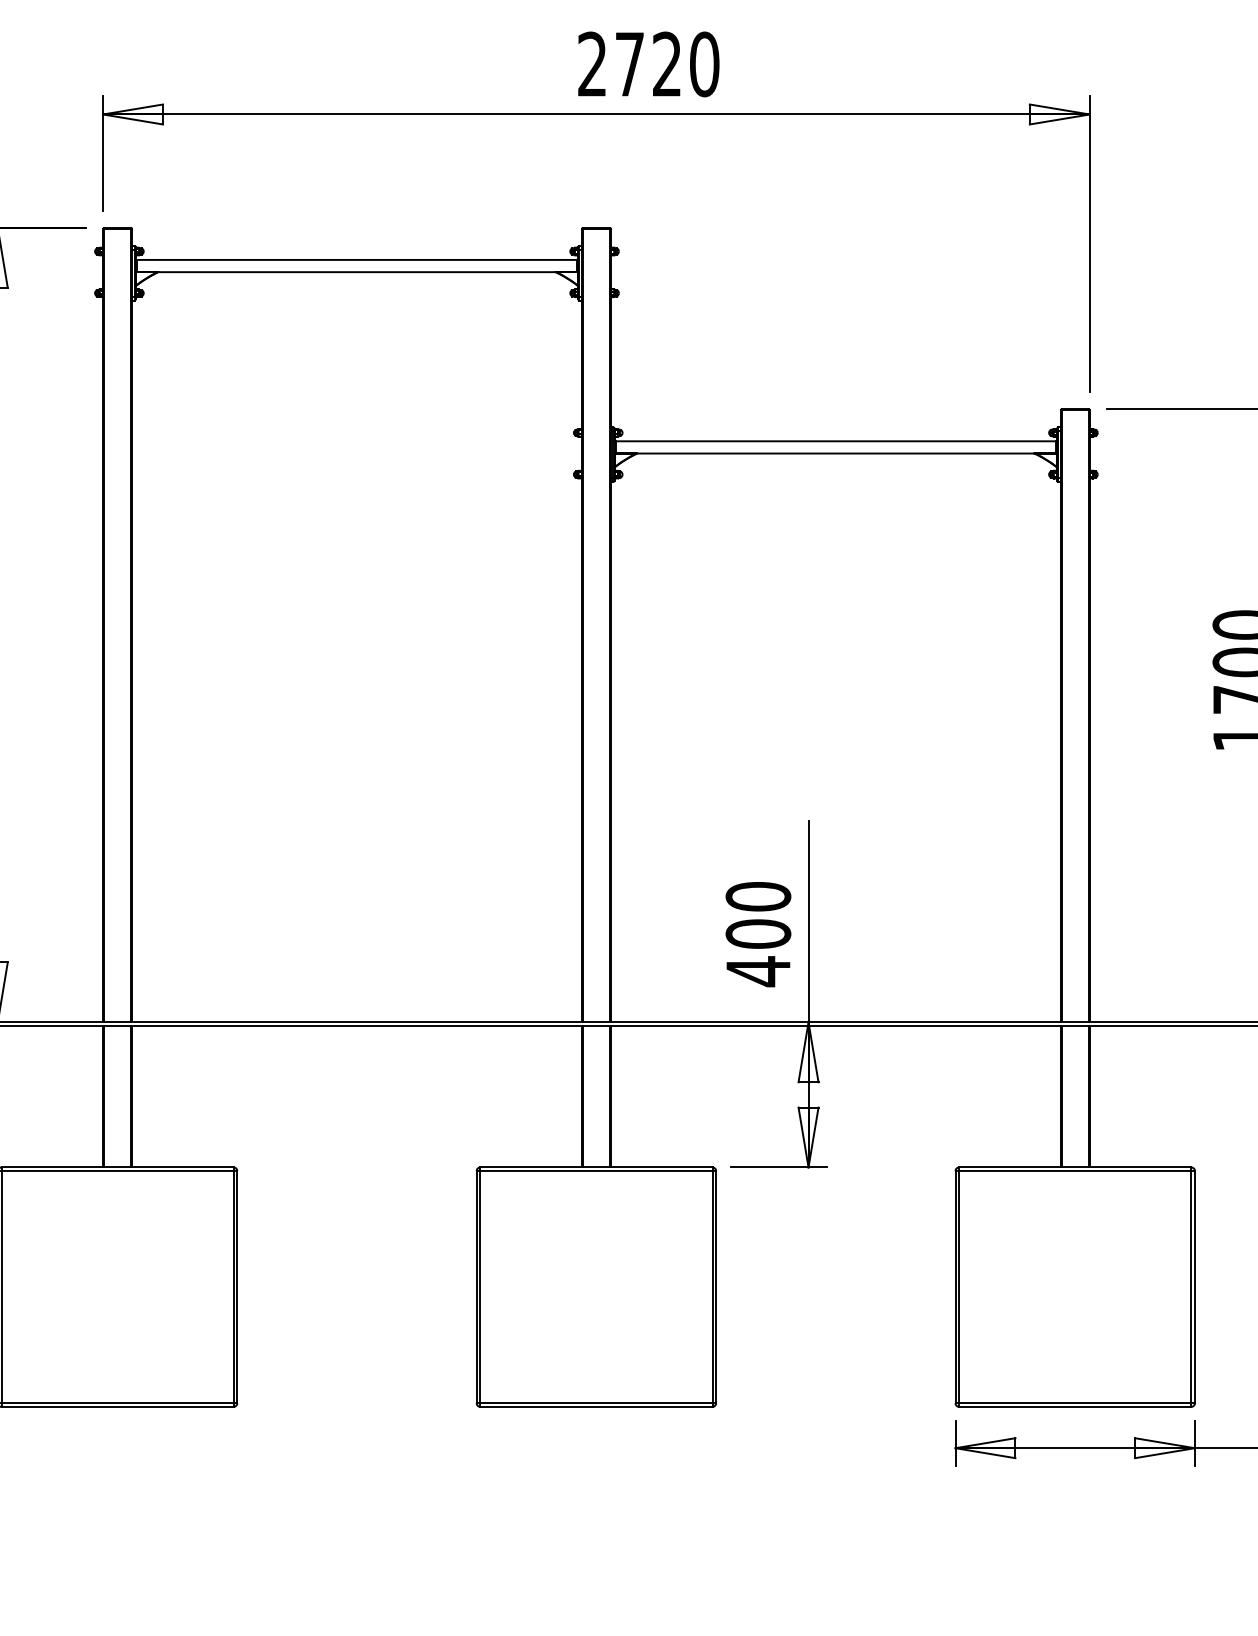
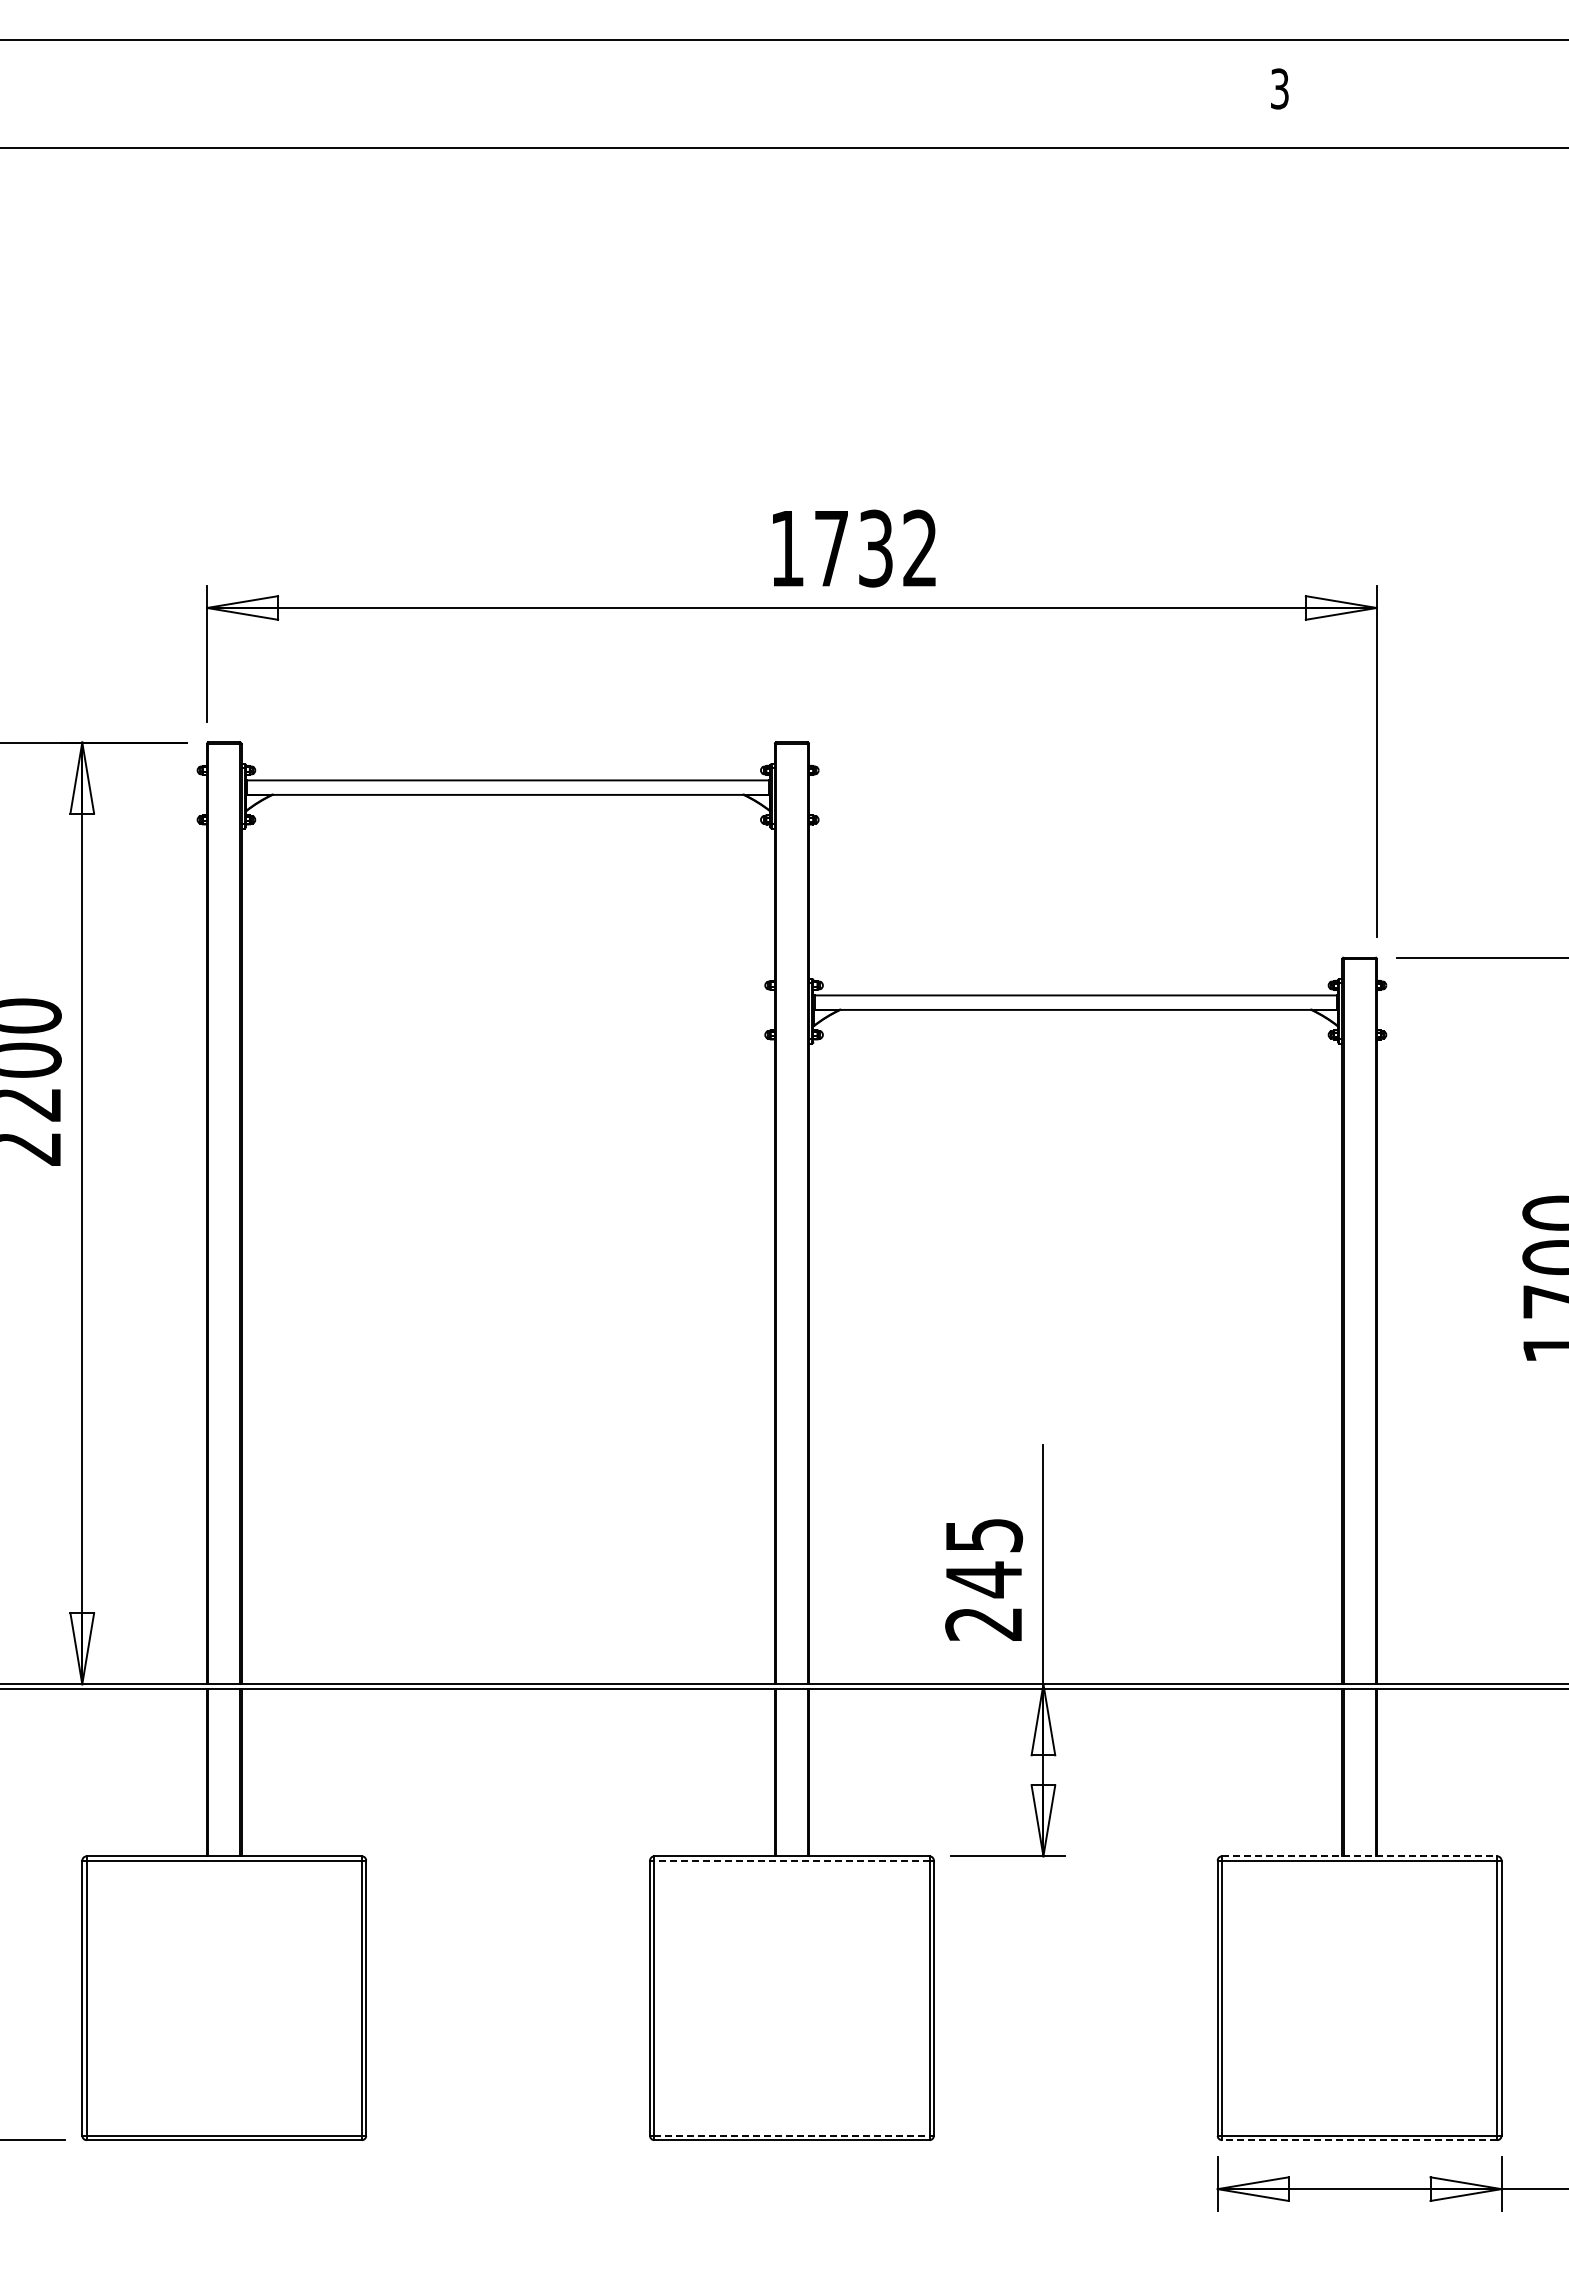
text: (648, 64) -> (853, 548), 2720 -> 1732
text: (758, 933) -> (984, 1579), 400 -> 245
line: (1075, 1167) -> (1359, 1856), solid -> dashed
line: (596, 1170) -> (791, 1860), solid -> dashed
line: (596, 1402) -> (791, 2135), solid -> dashed
line: (1075, 1407) -> (1359, 2140), solid -> dashed

